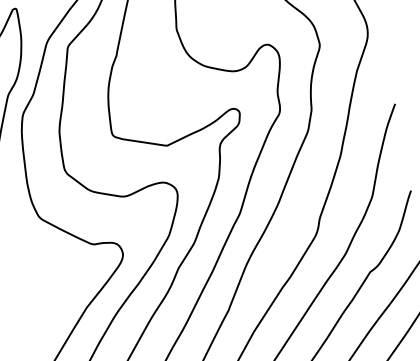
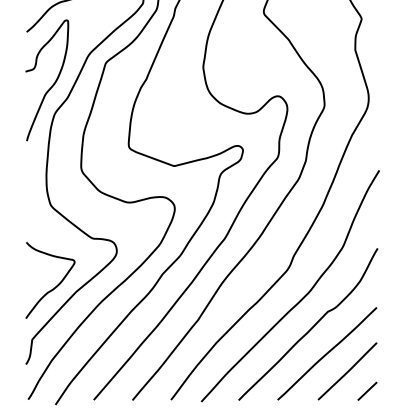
curve: (63, 304) -> (56, 285), added

